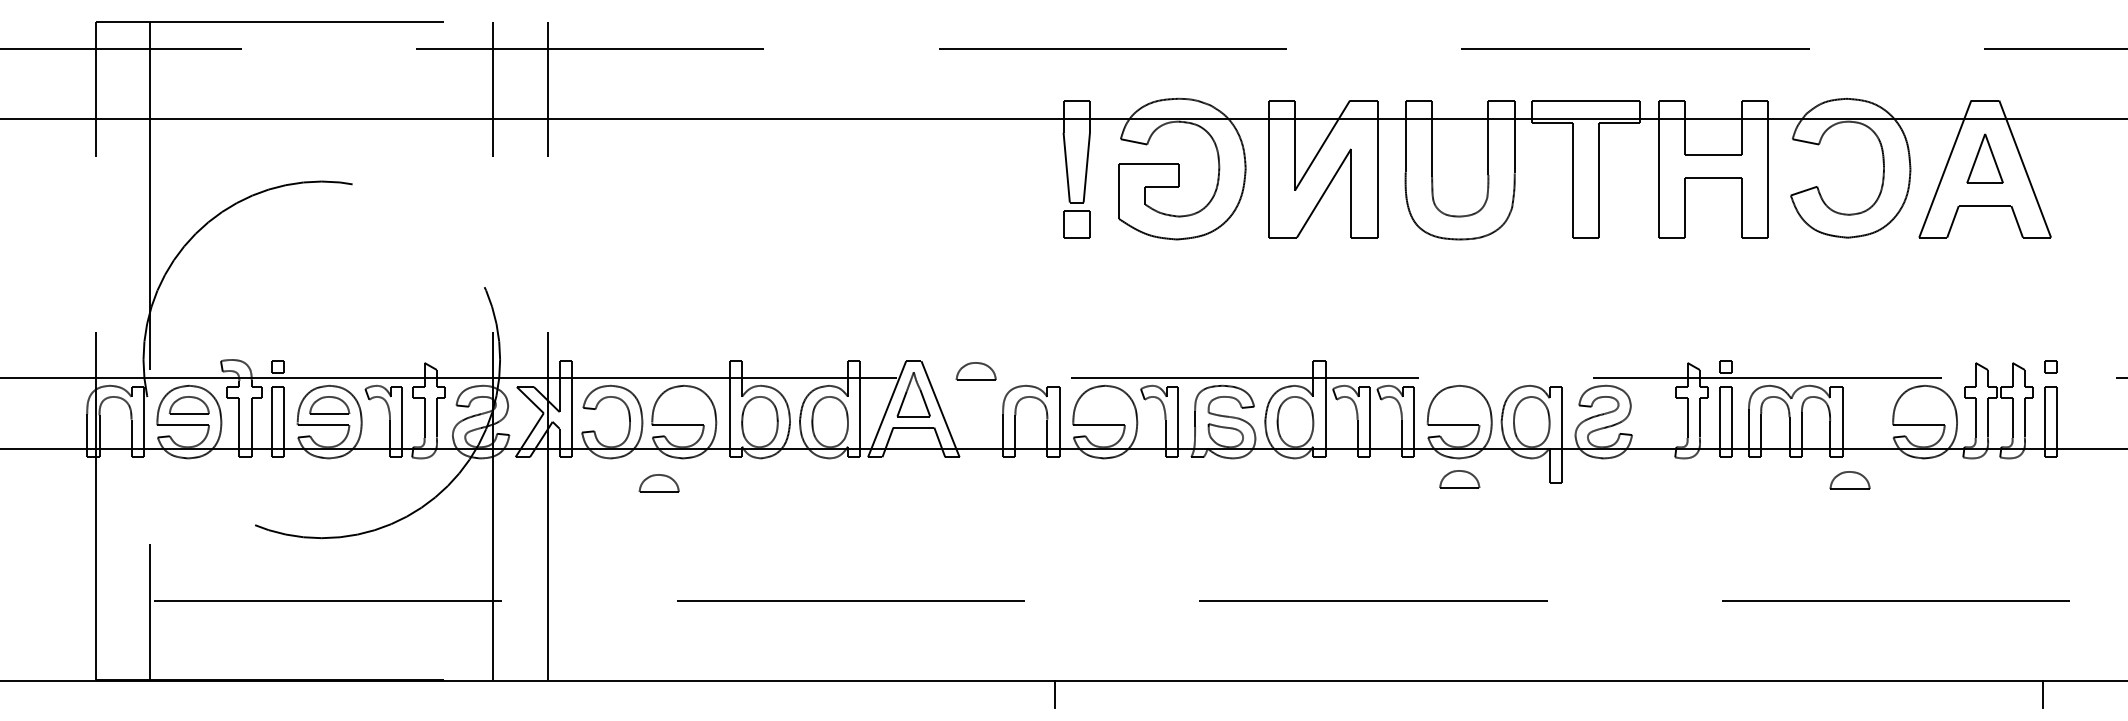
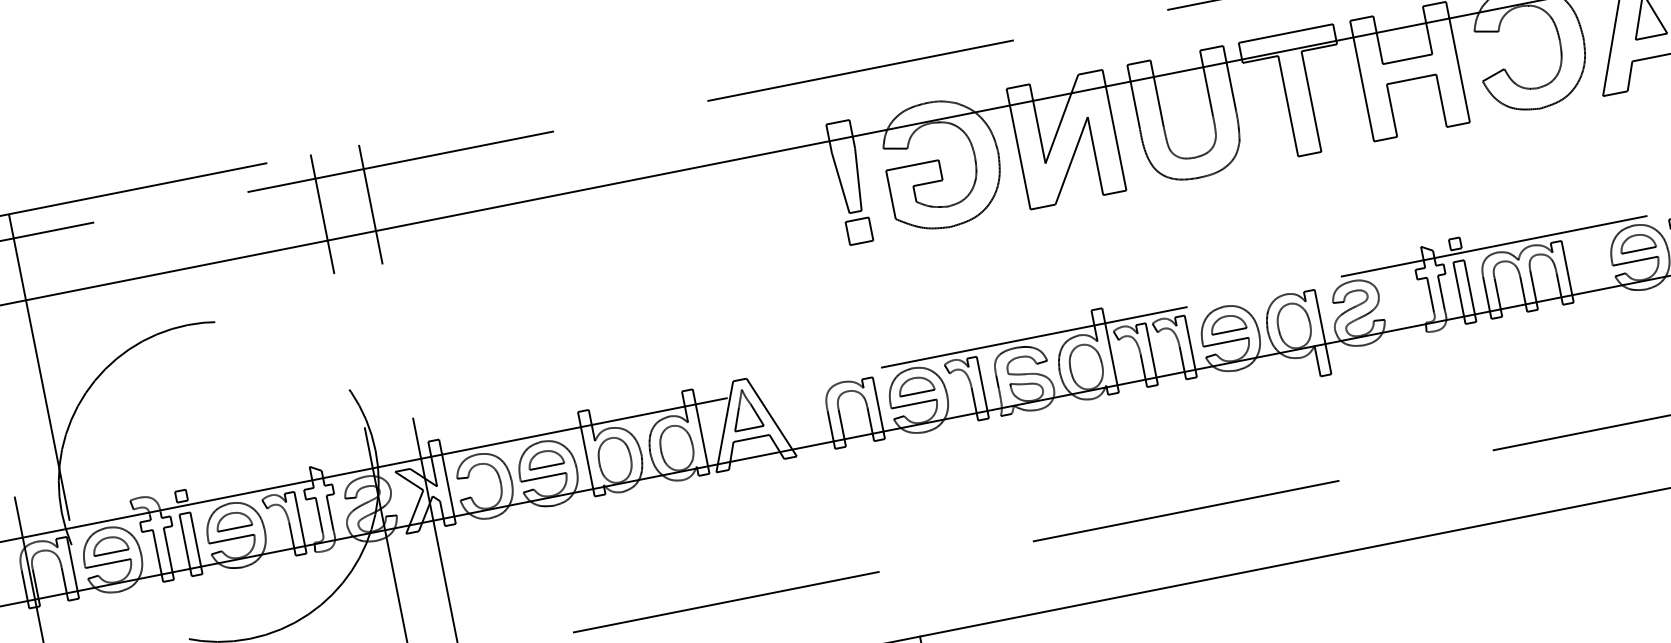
part: (975, 371) -> (915, 385), moved
part: (1459, 479) -> (1227, 323), moved
part: (1849, 480) -> (1636, 242), moved
part: (658, 483) -> (544, 459), moved

